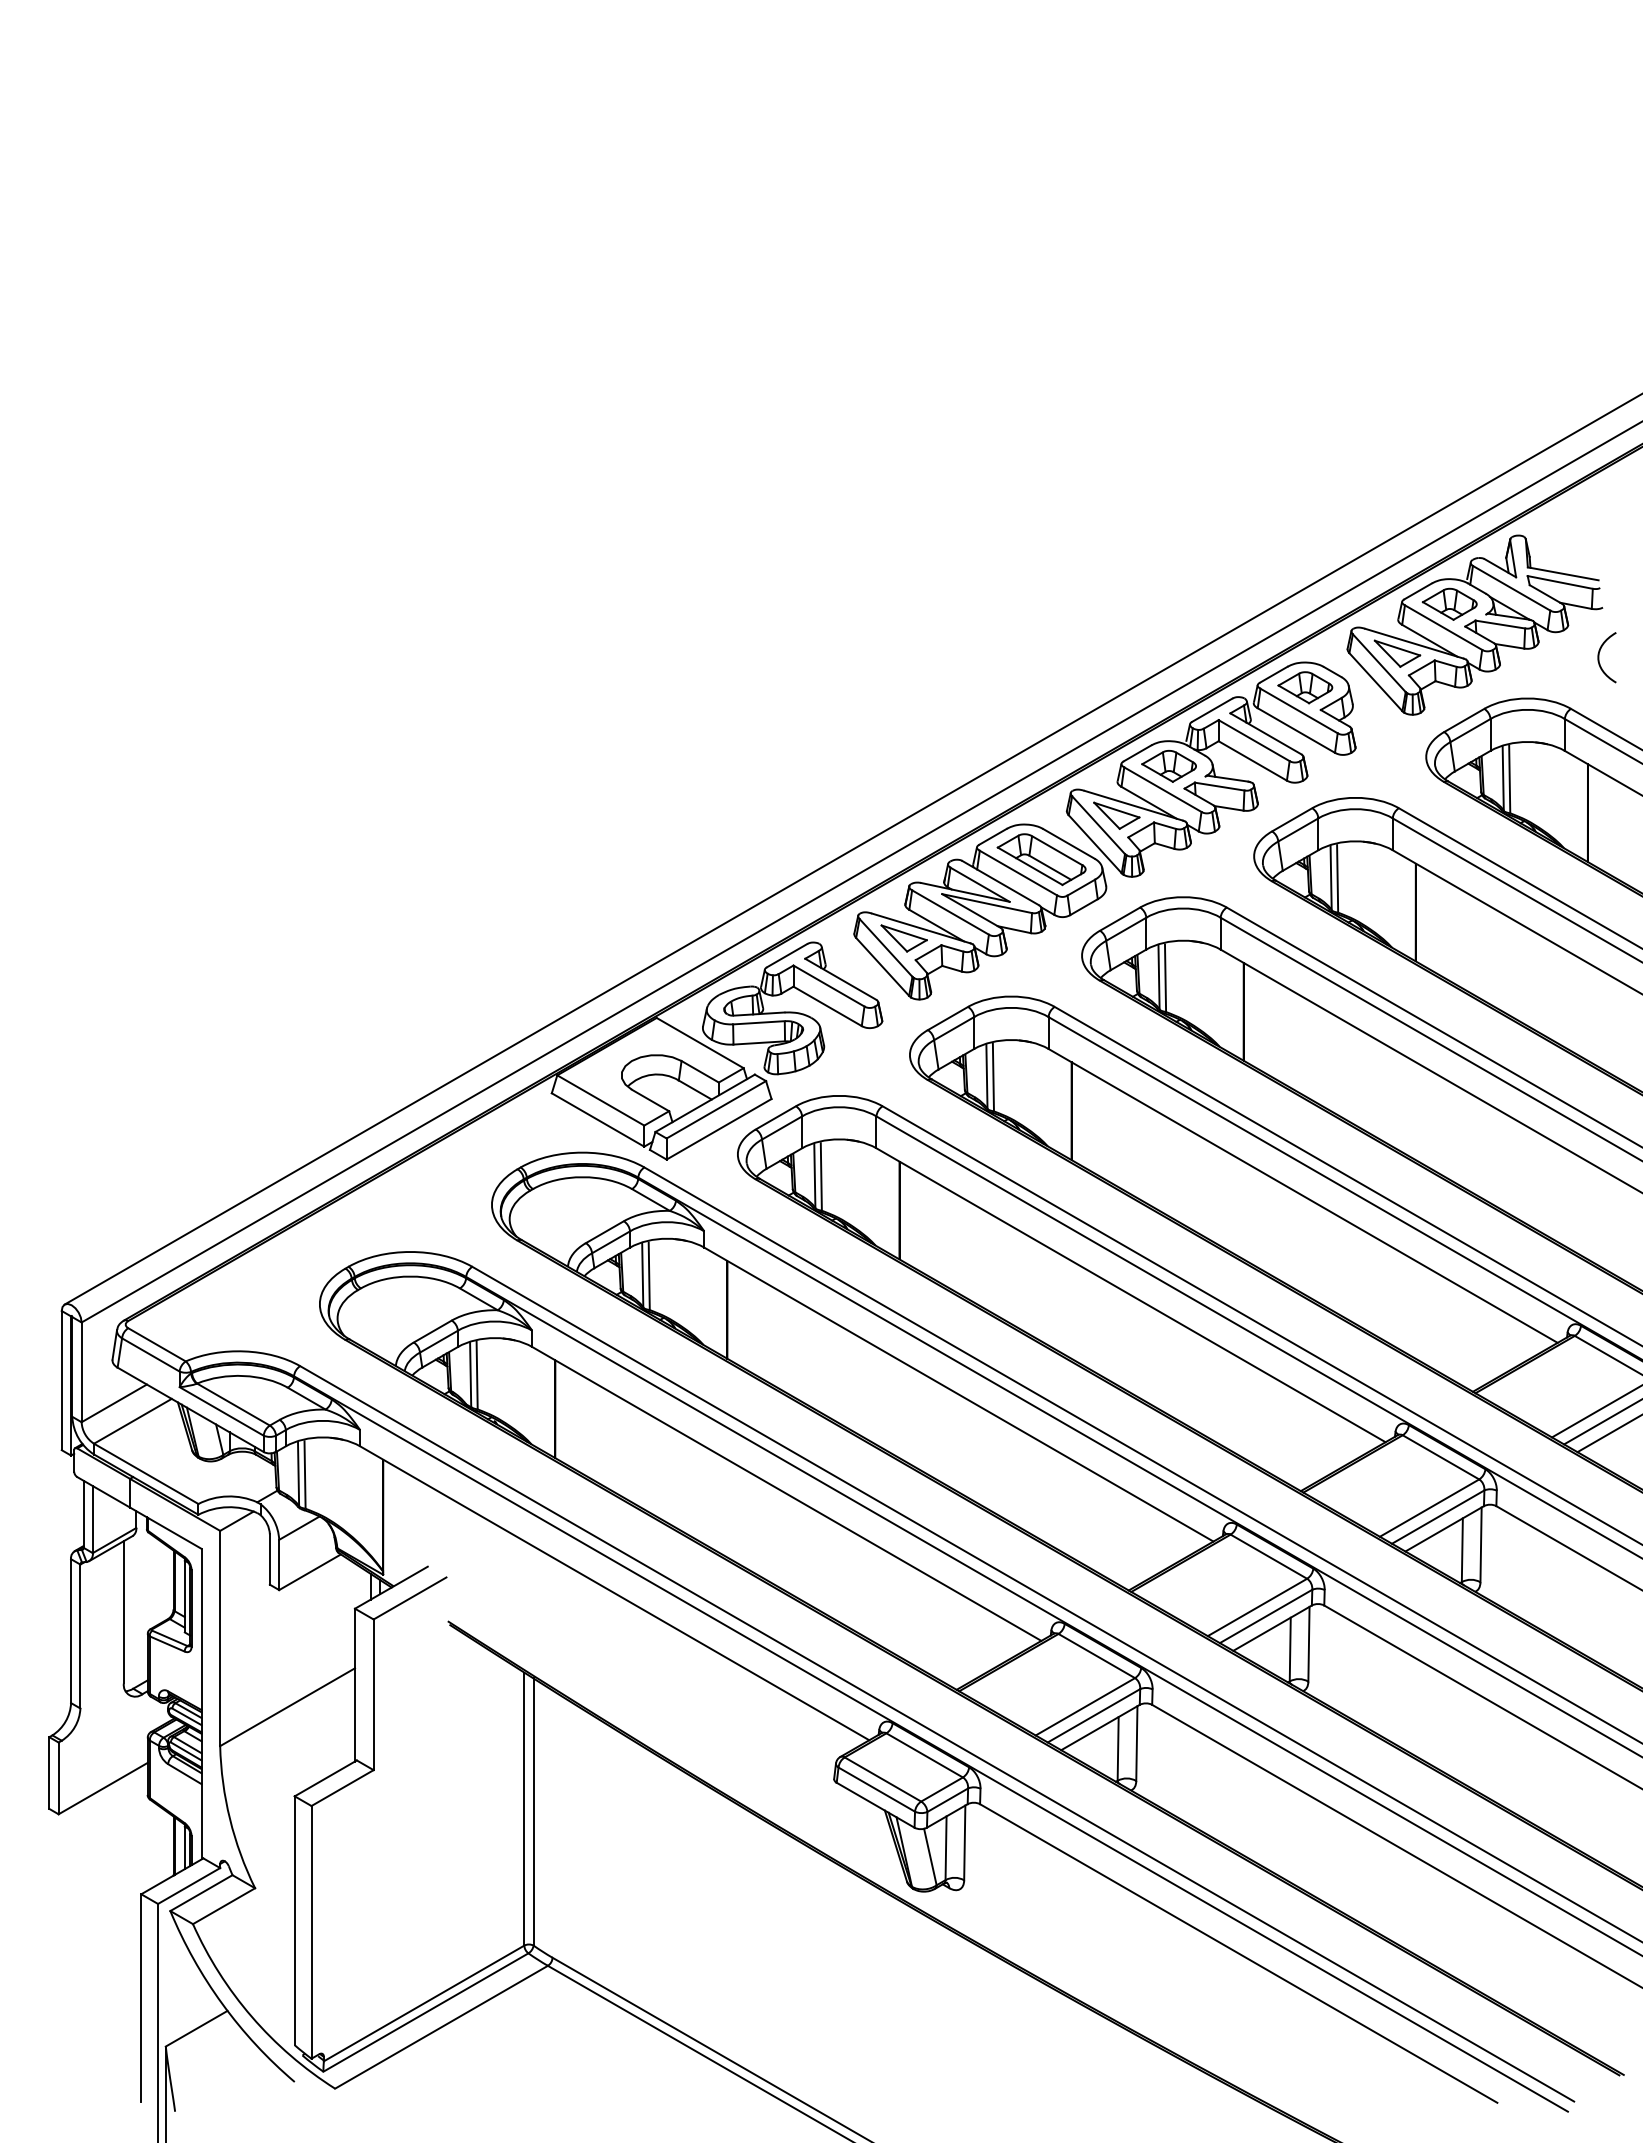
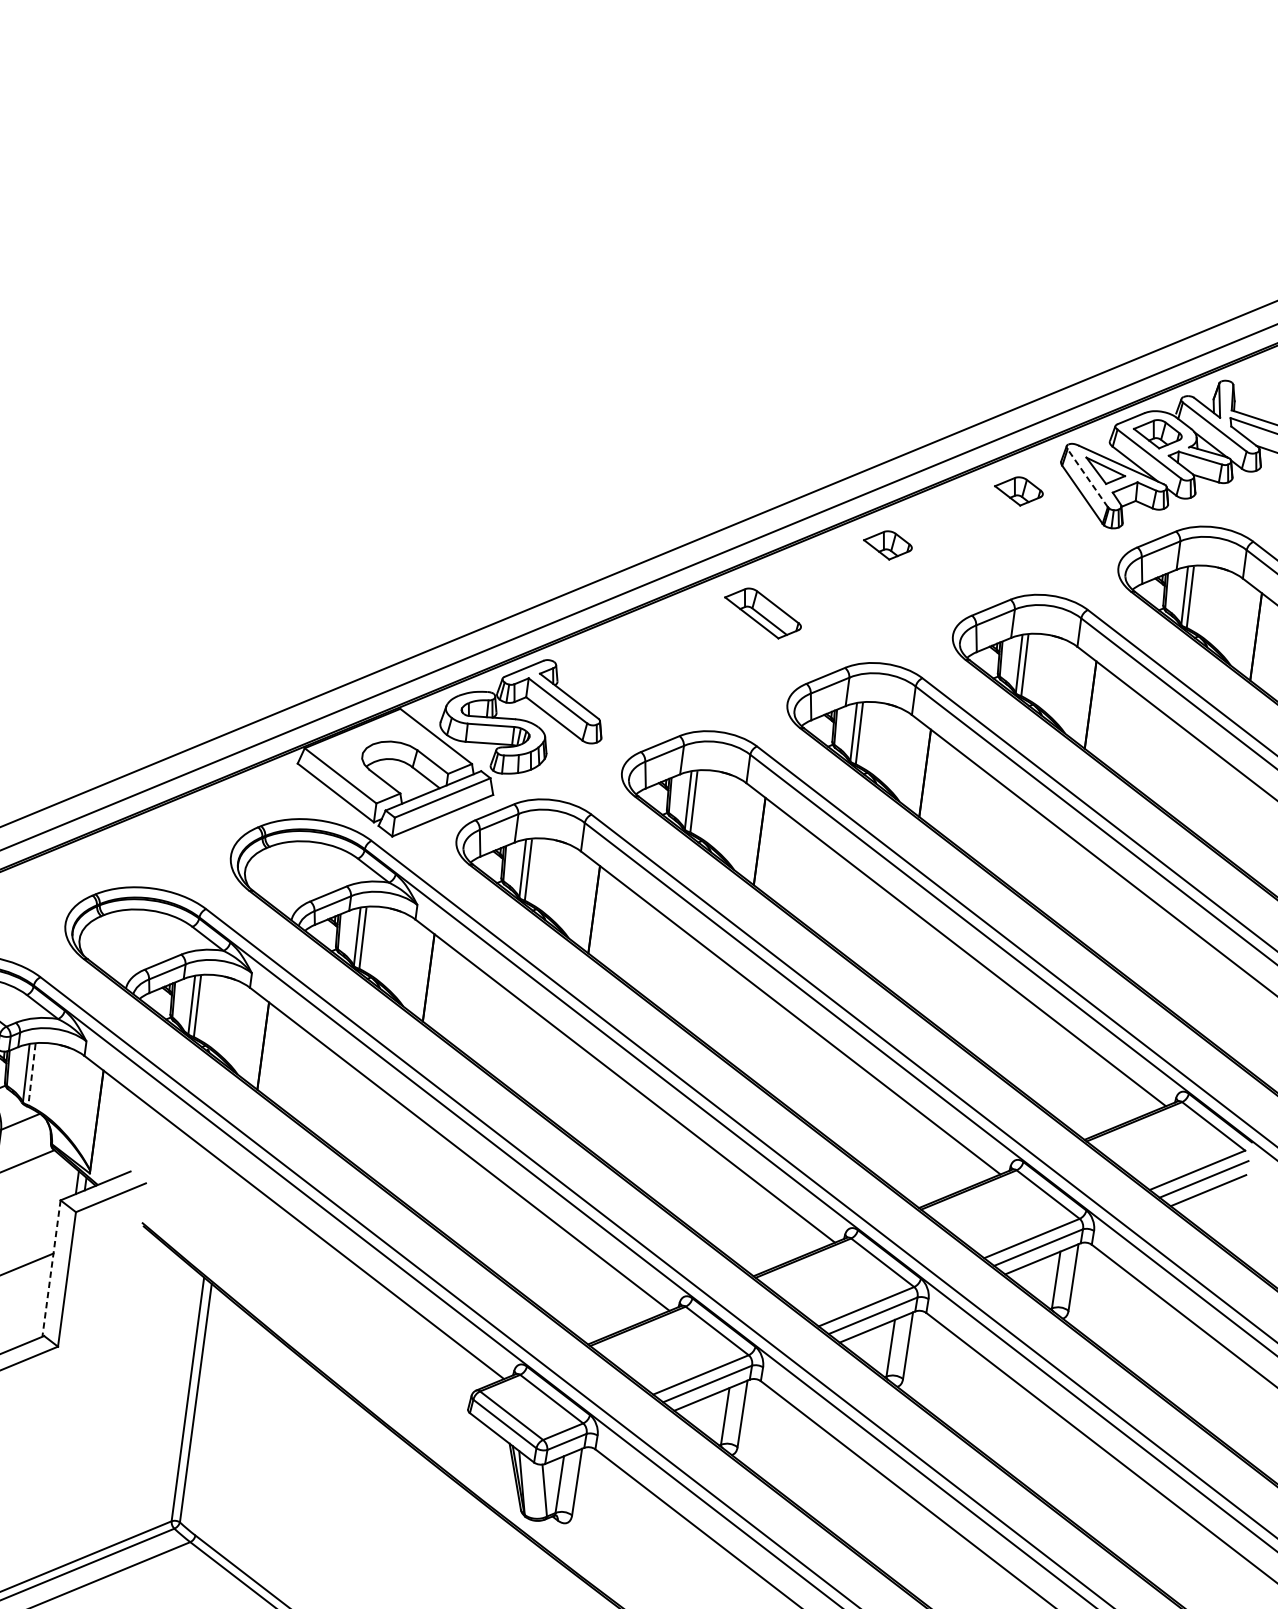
line: (1378, 662) -> (1087, 477), solid -> dashed
part: (1104, 830) -> (822, 594), removed
line: (305, 1474) -> (32, 1074), solid -> dashed
line: (355, 1685) -> (51, 1268), solid -> dashed

